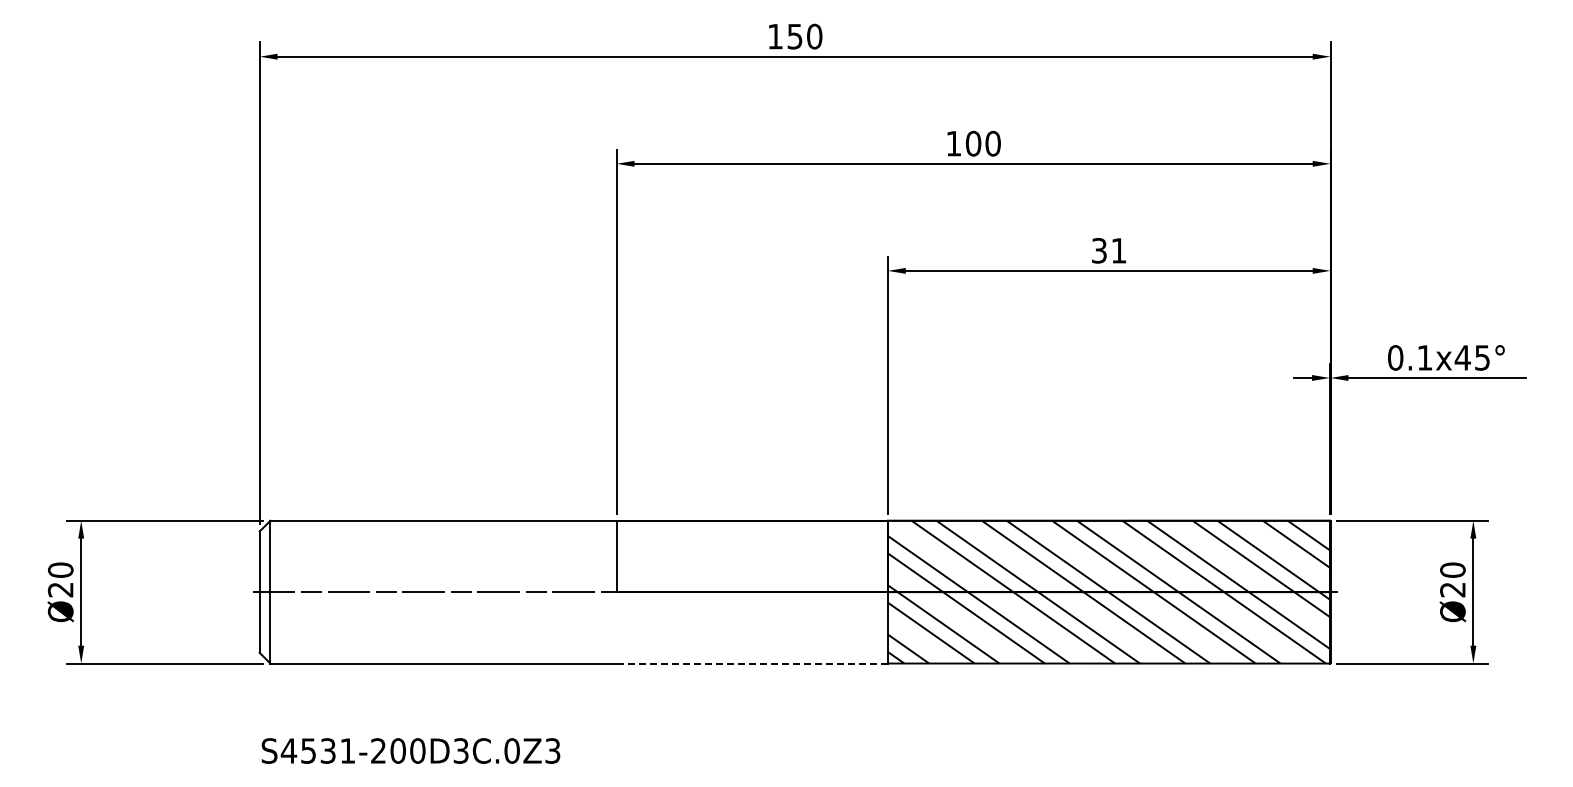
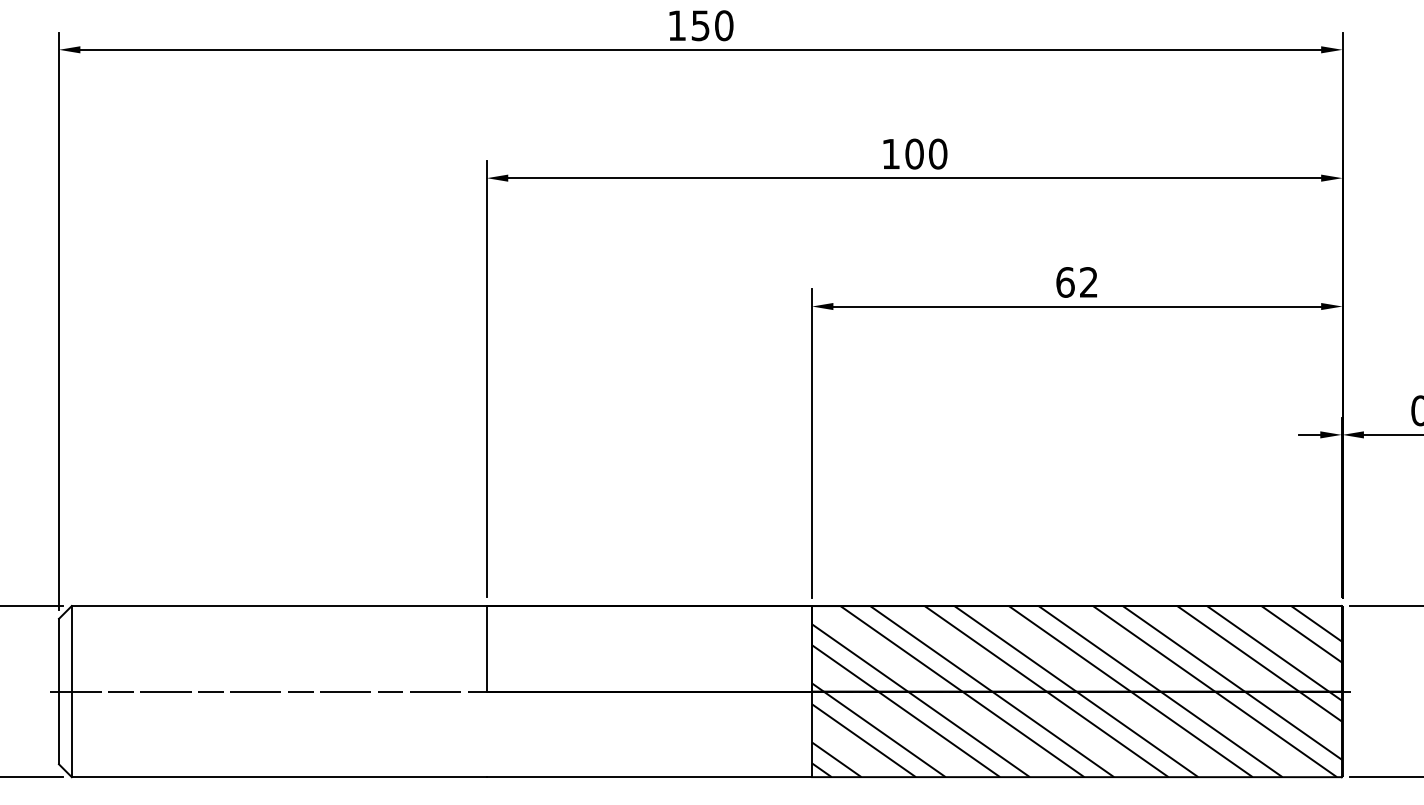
text: (1108, 250) -> (1076, 282), 31 -> 62
line: (752, 663) -> (649, 777), dashed -> solid

